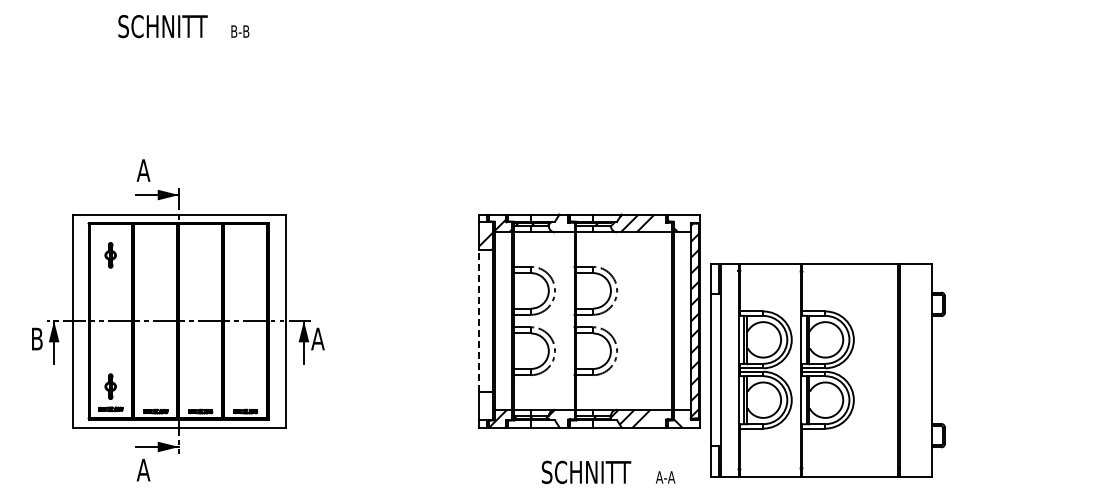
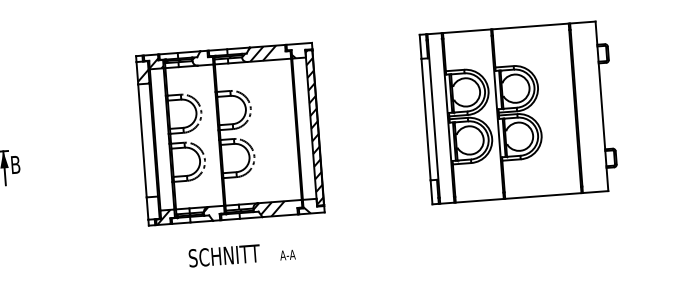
line: (478, 321) -> (142, 141), dashed -> solid
text: (317, 338) -> (15, 164), A -> B
part: (827, 370) -> (518, 112), moved
text: (608, 471) -> (242, 253), moved

